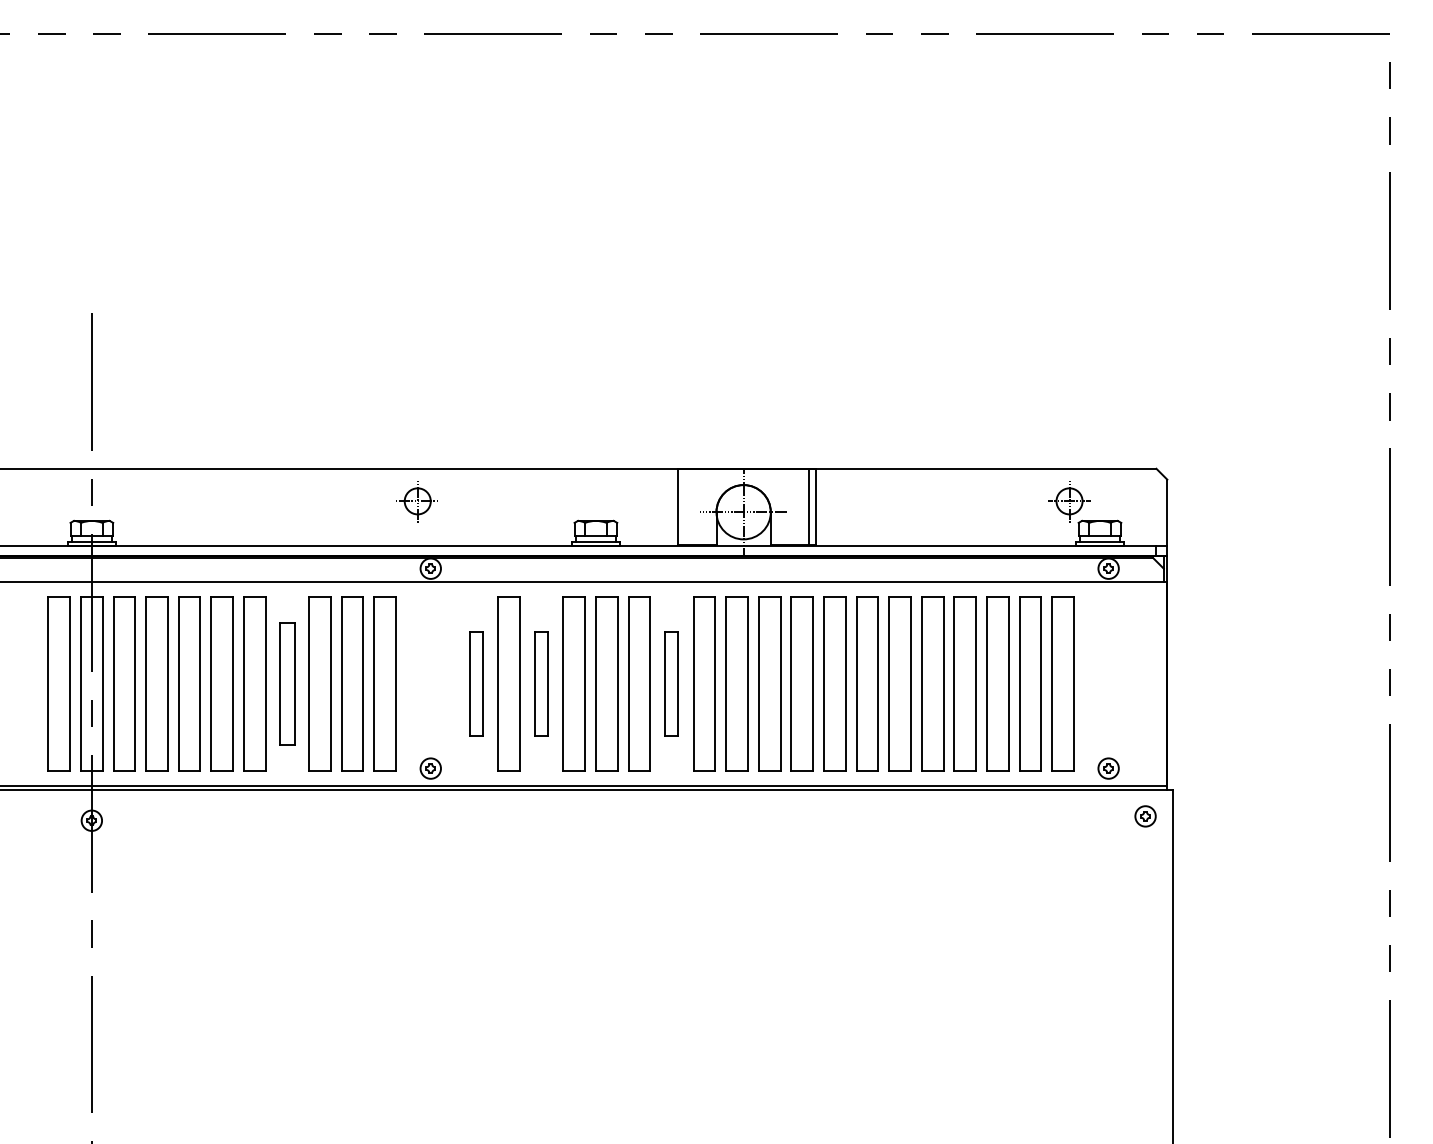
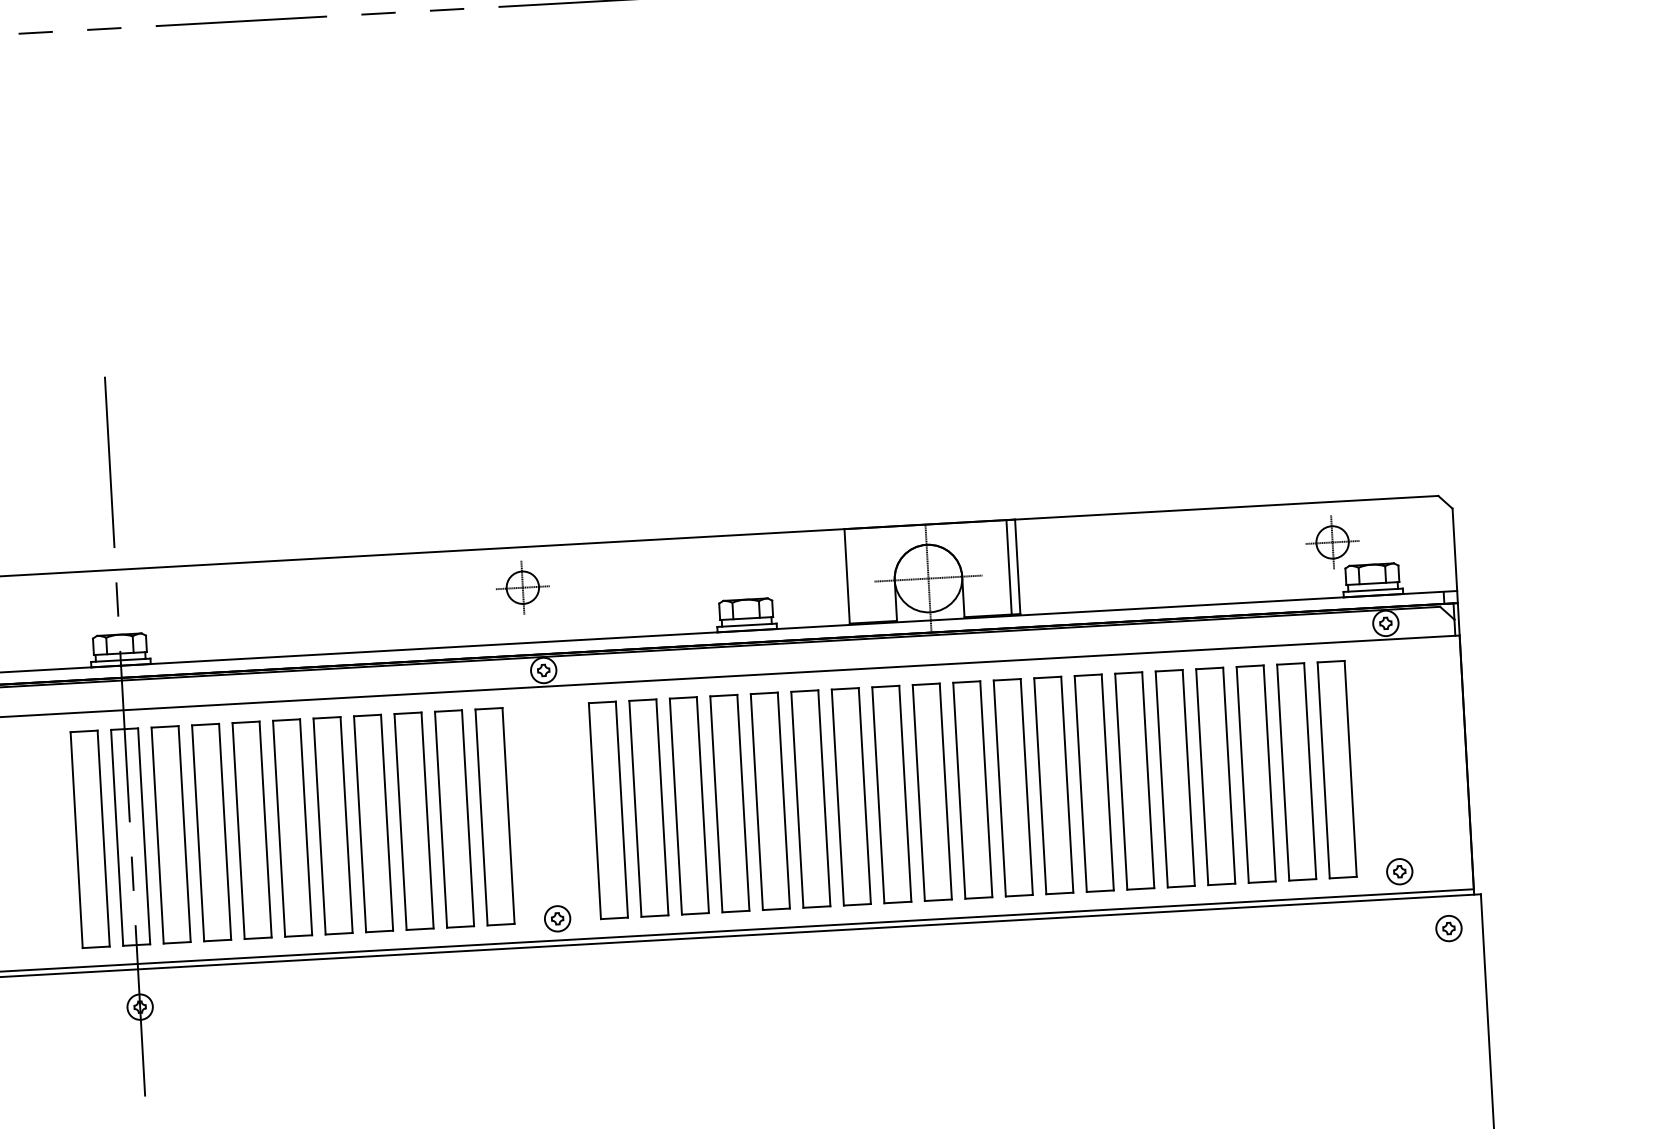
part: (287, 683) -> (373, 823), size x1.43
part: (476, 683) -> (608, 809), size x1.67
part: (541, 683) -> (689, 805), size x1.67
part: (671, 683) -> (850, 796), size x1.67

